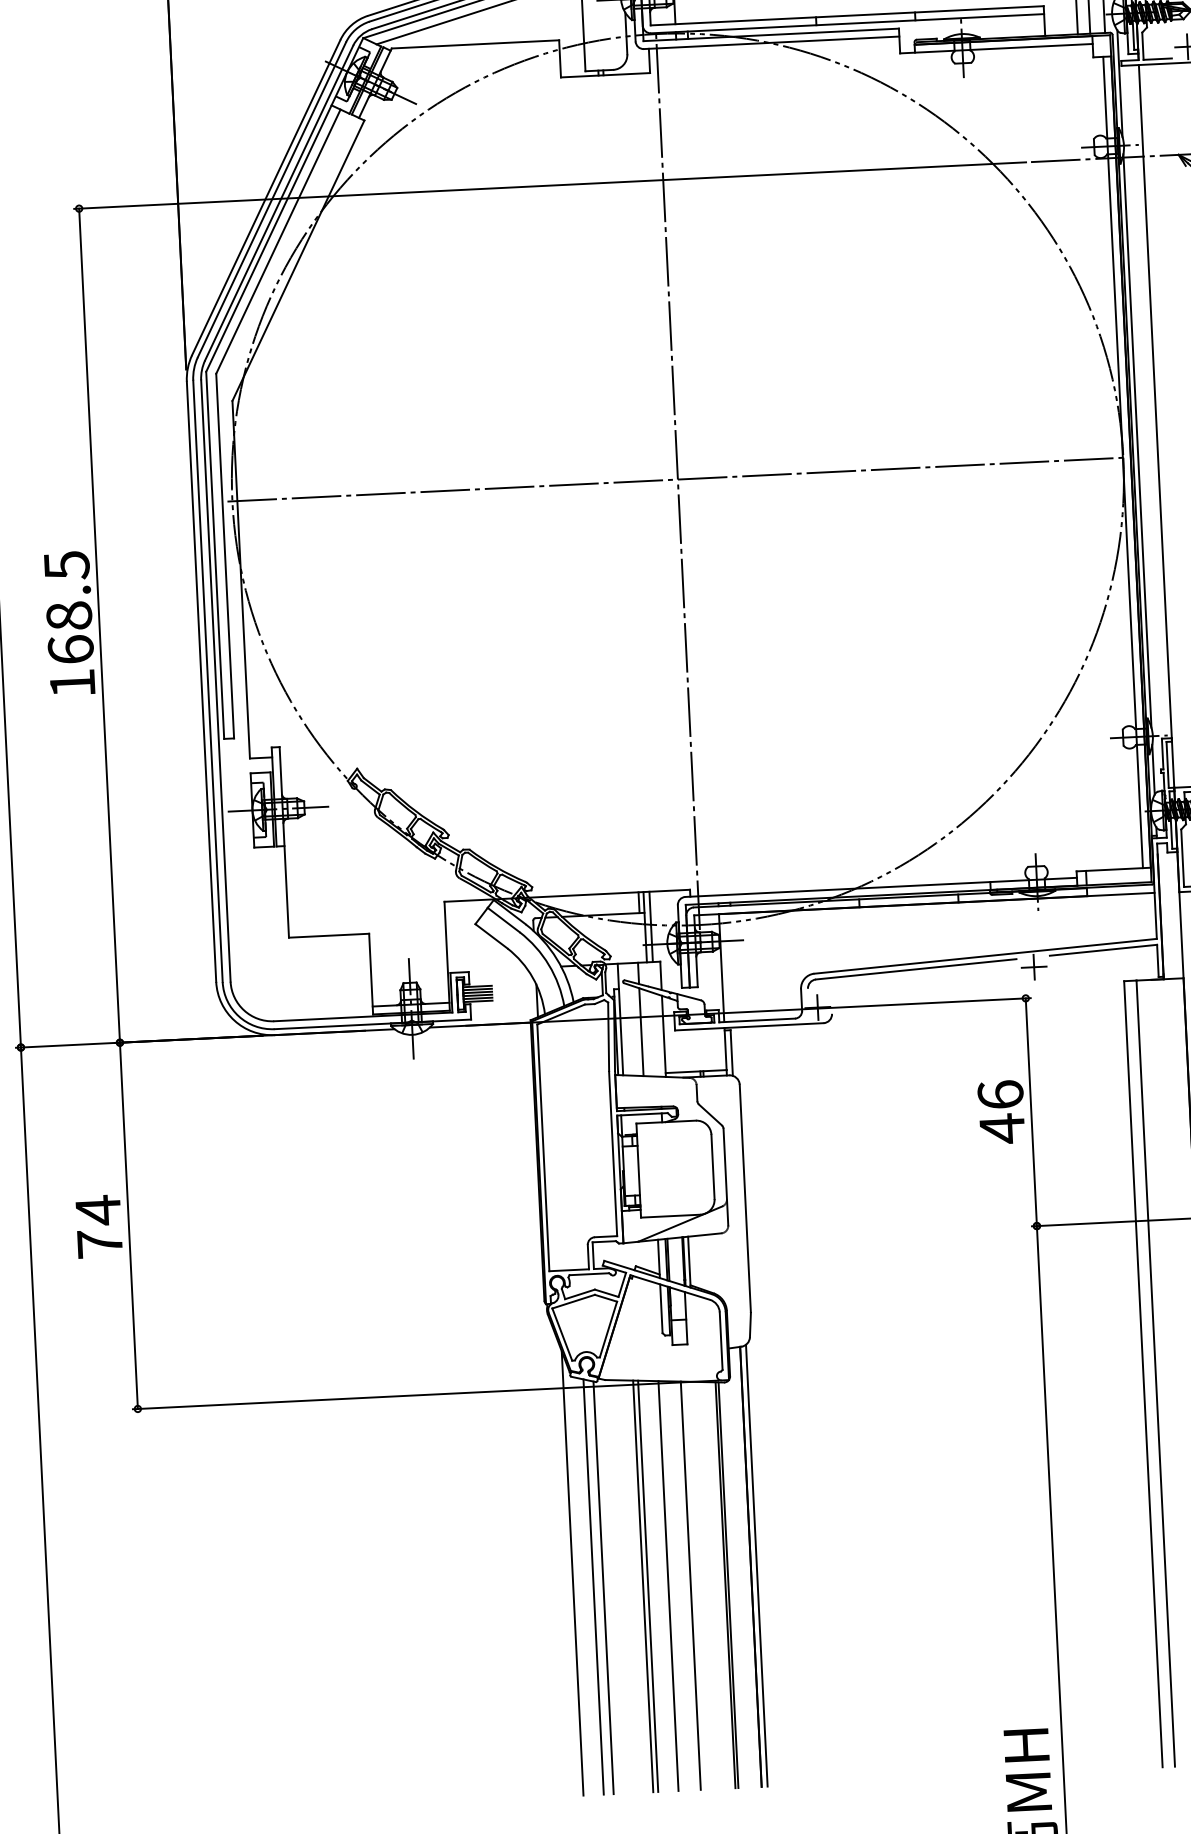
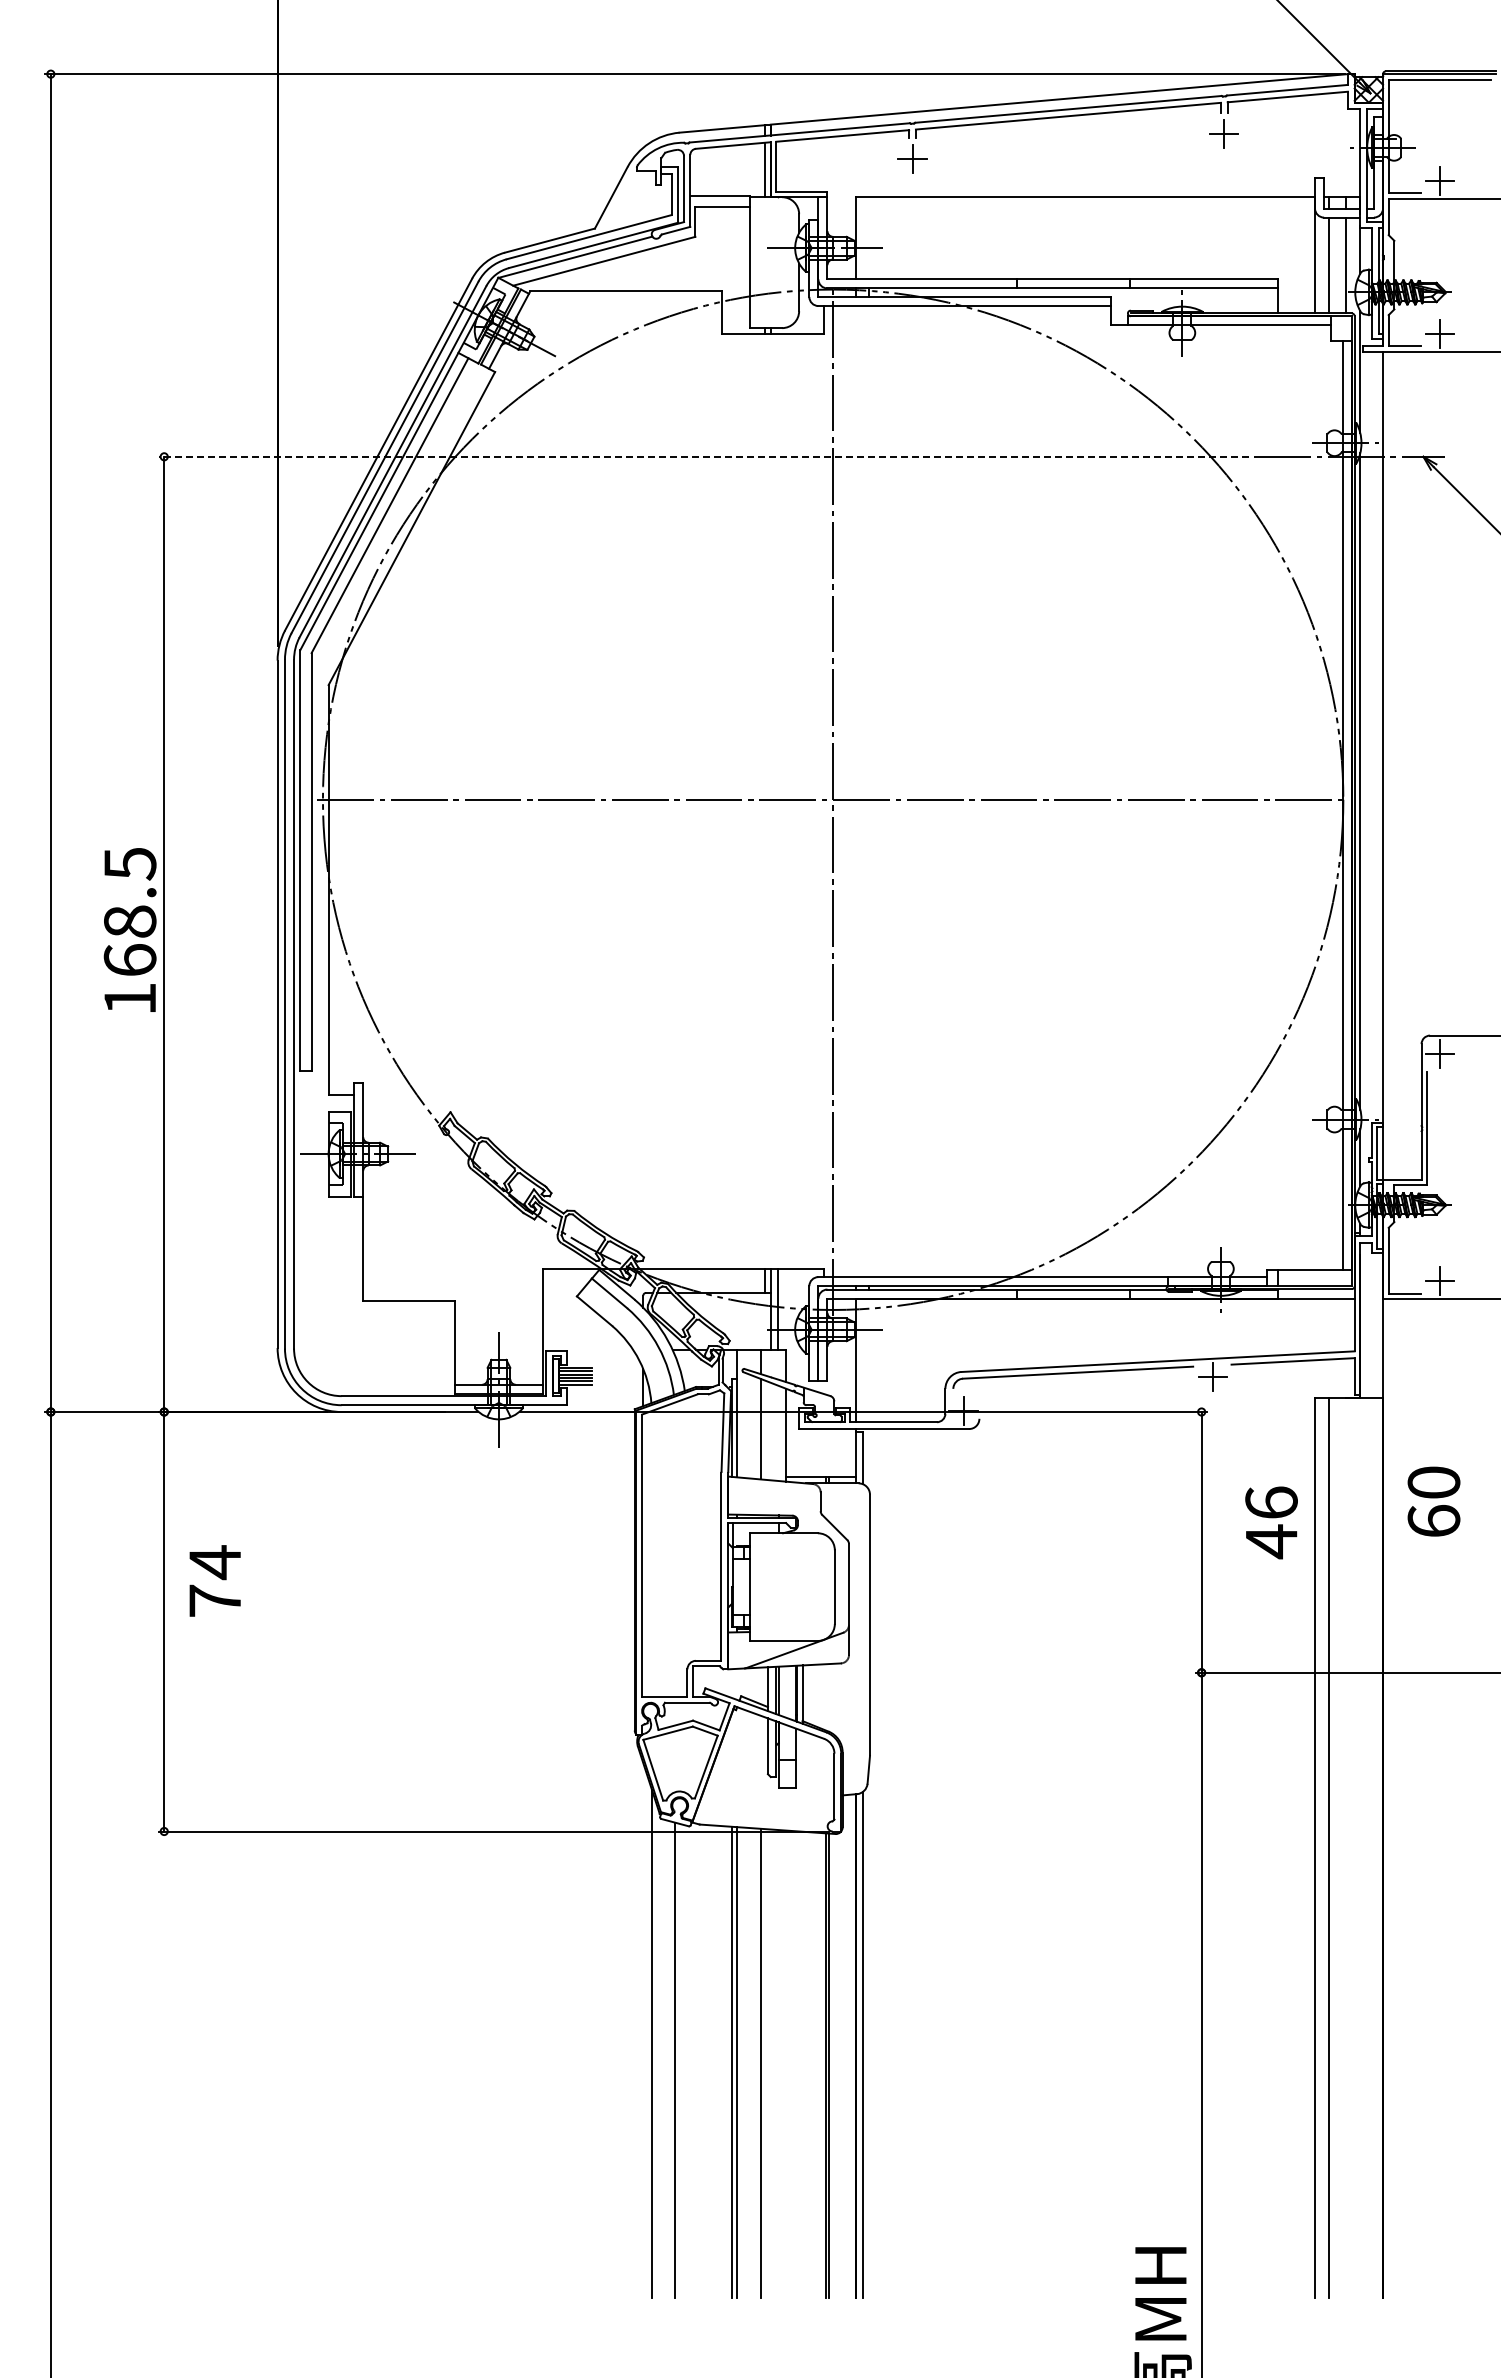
line: (550, 185) -> (703, 456), solid -> dashed
text: (1001, 1112) -> (1271, 1522), moved
text: (98, 1226) -> (214, 1580), moved
line: (691, 1585) -> (786, 2064), removed
line: (603, 1587) -> (686, 2061), removed

